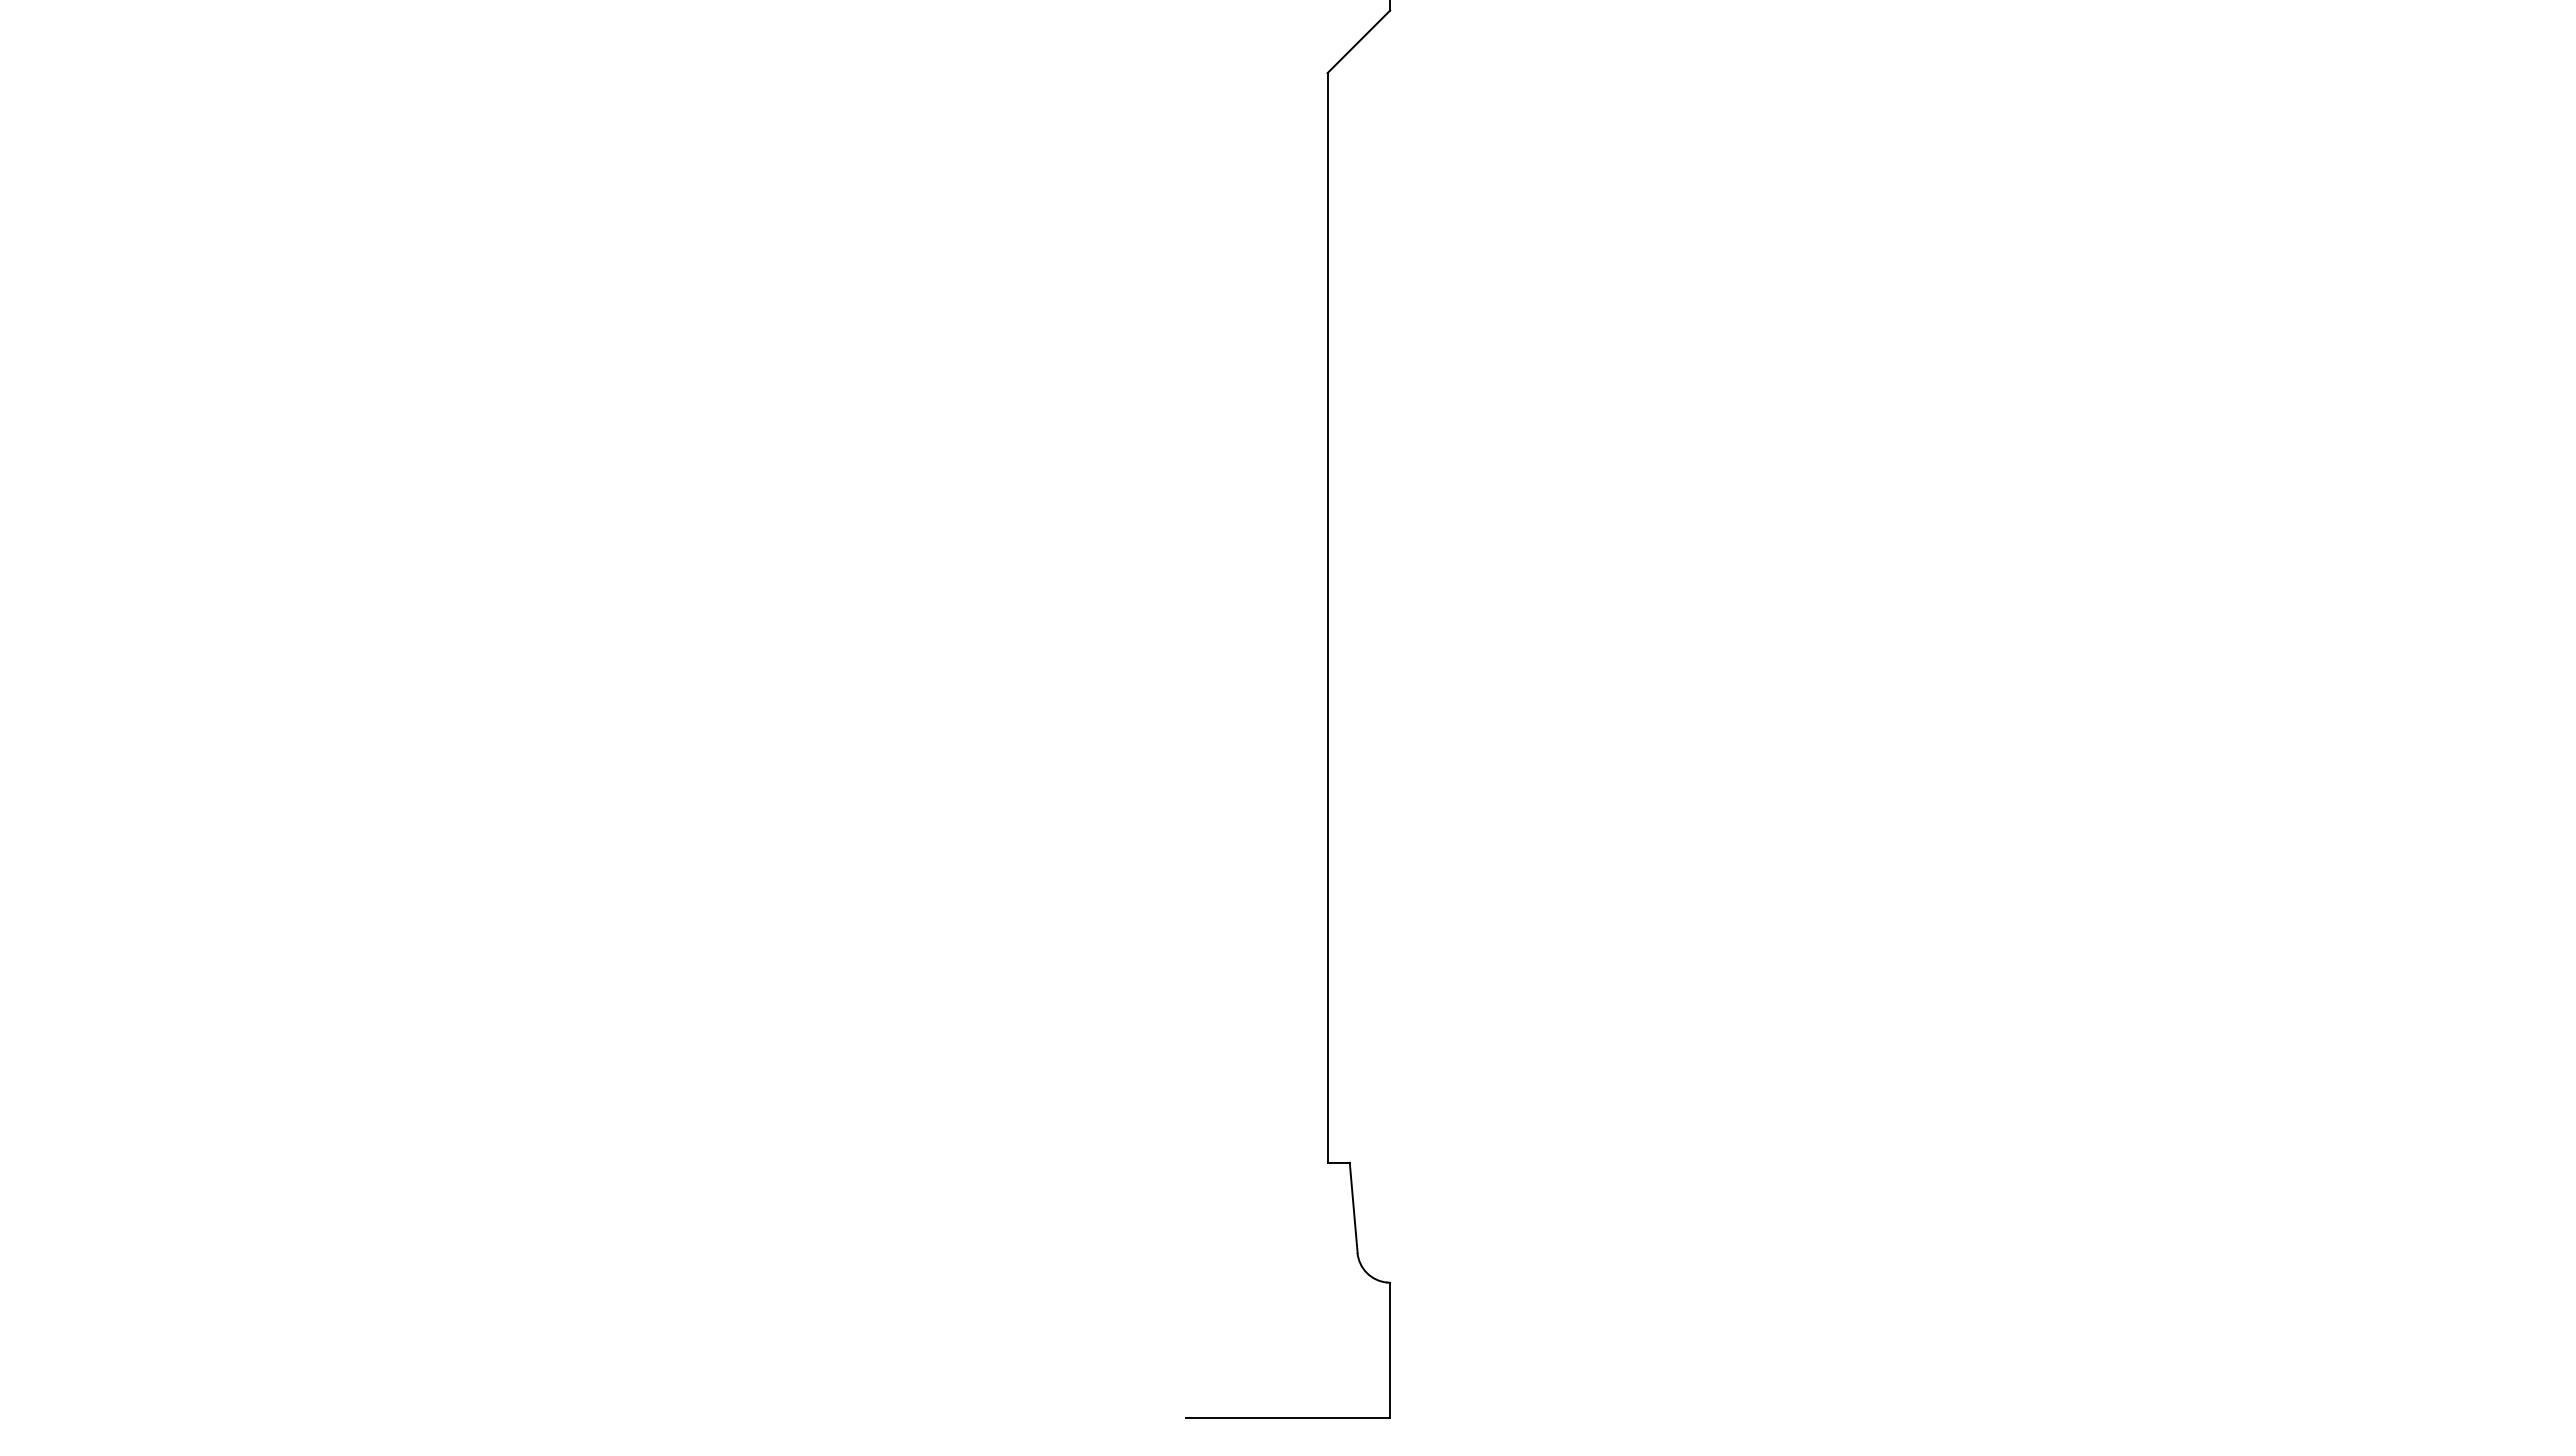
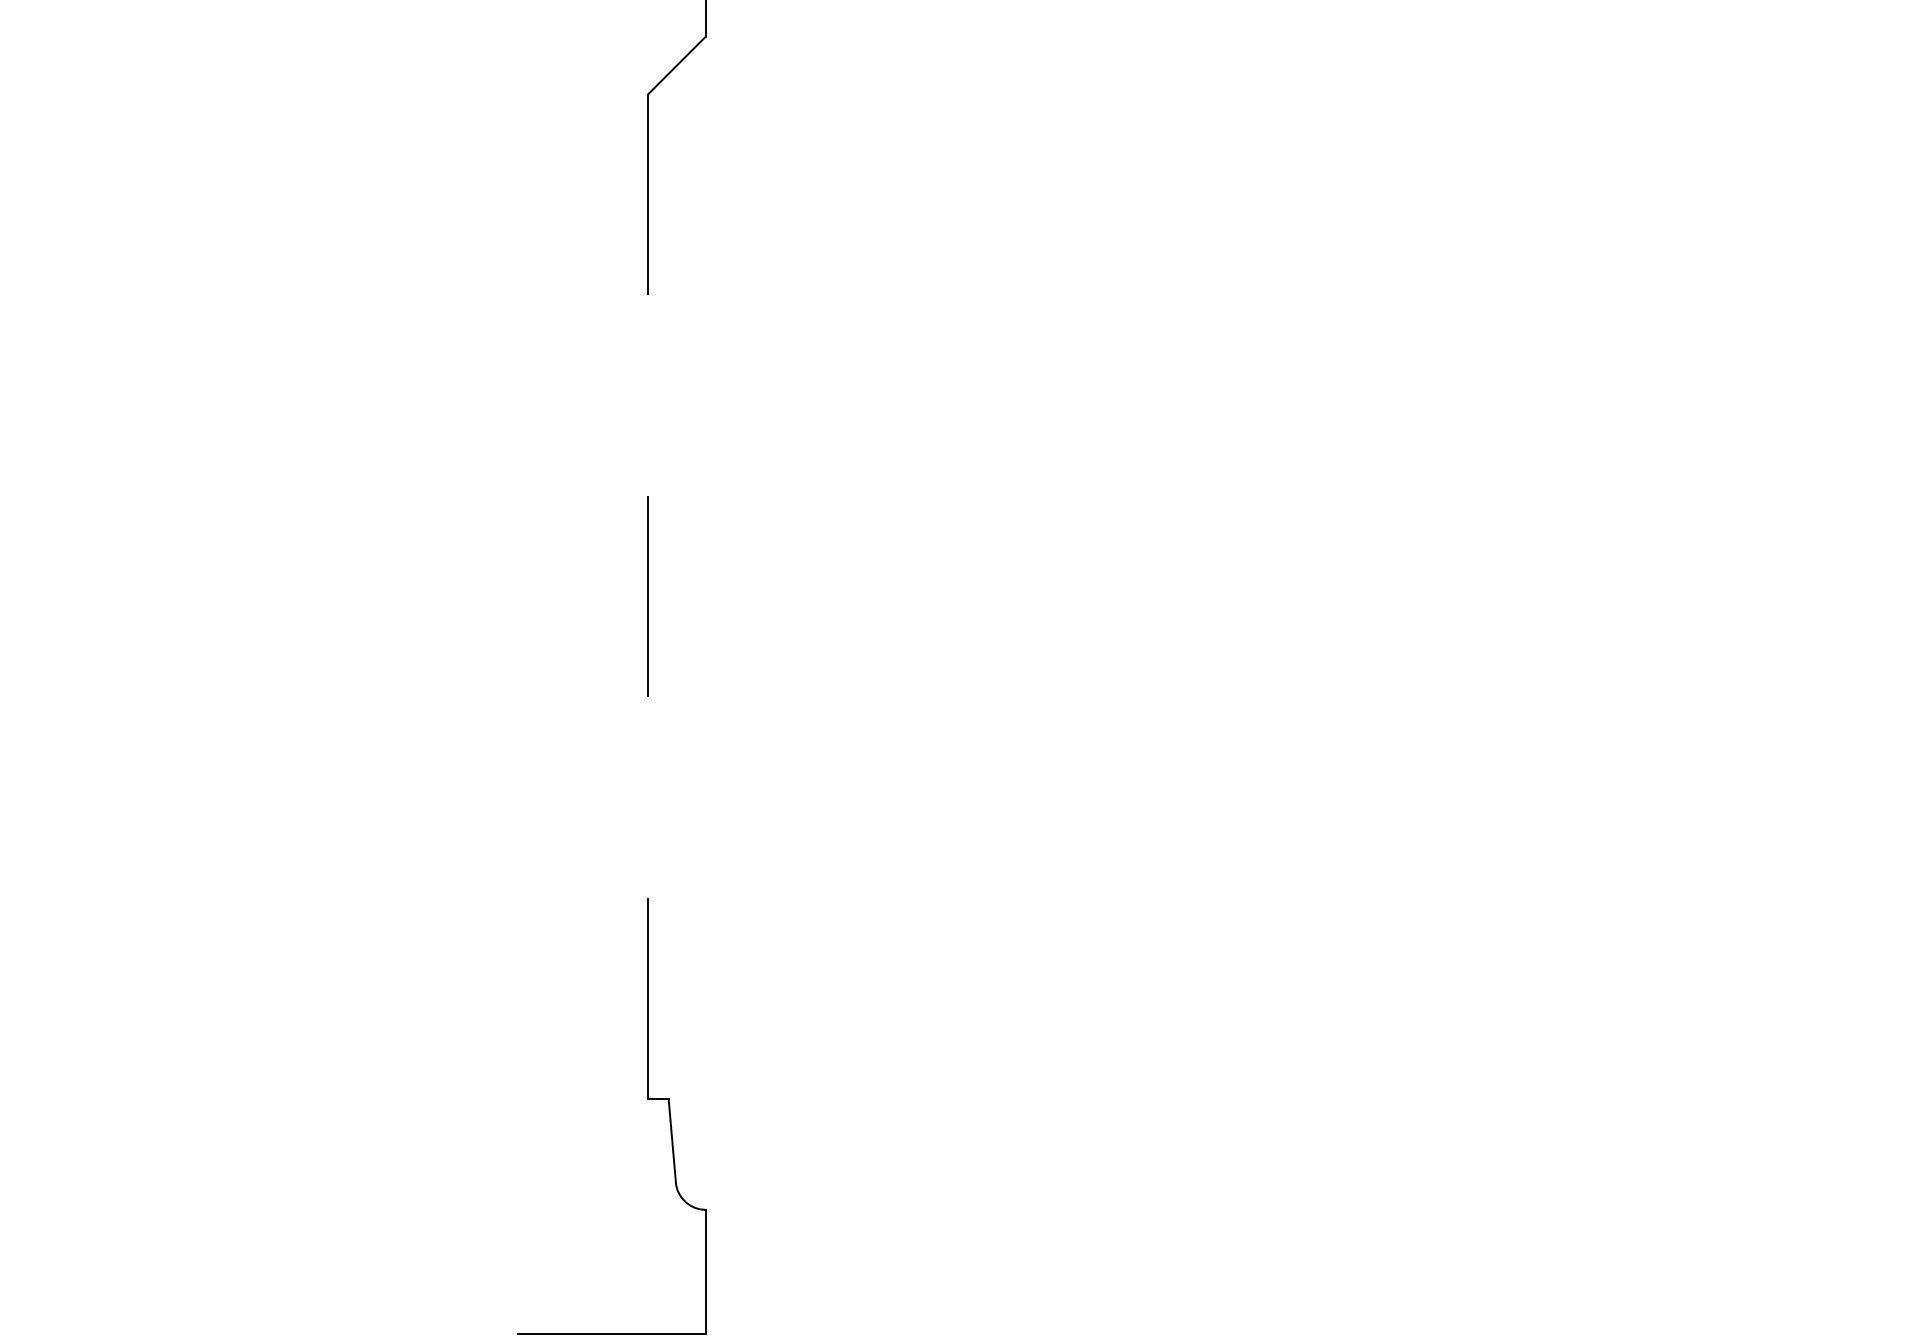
line: (1327, 617) -> (648, 596), solid -> dashed

